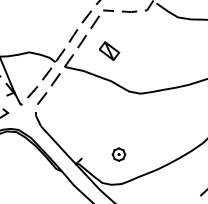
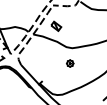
part: (119, 154) -> (70, 63), moved

